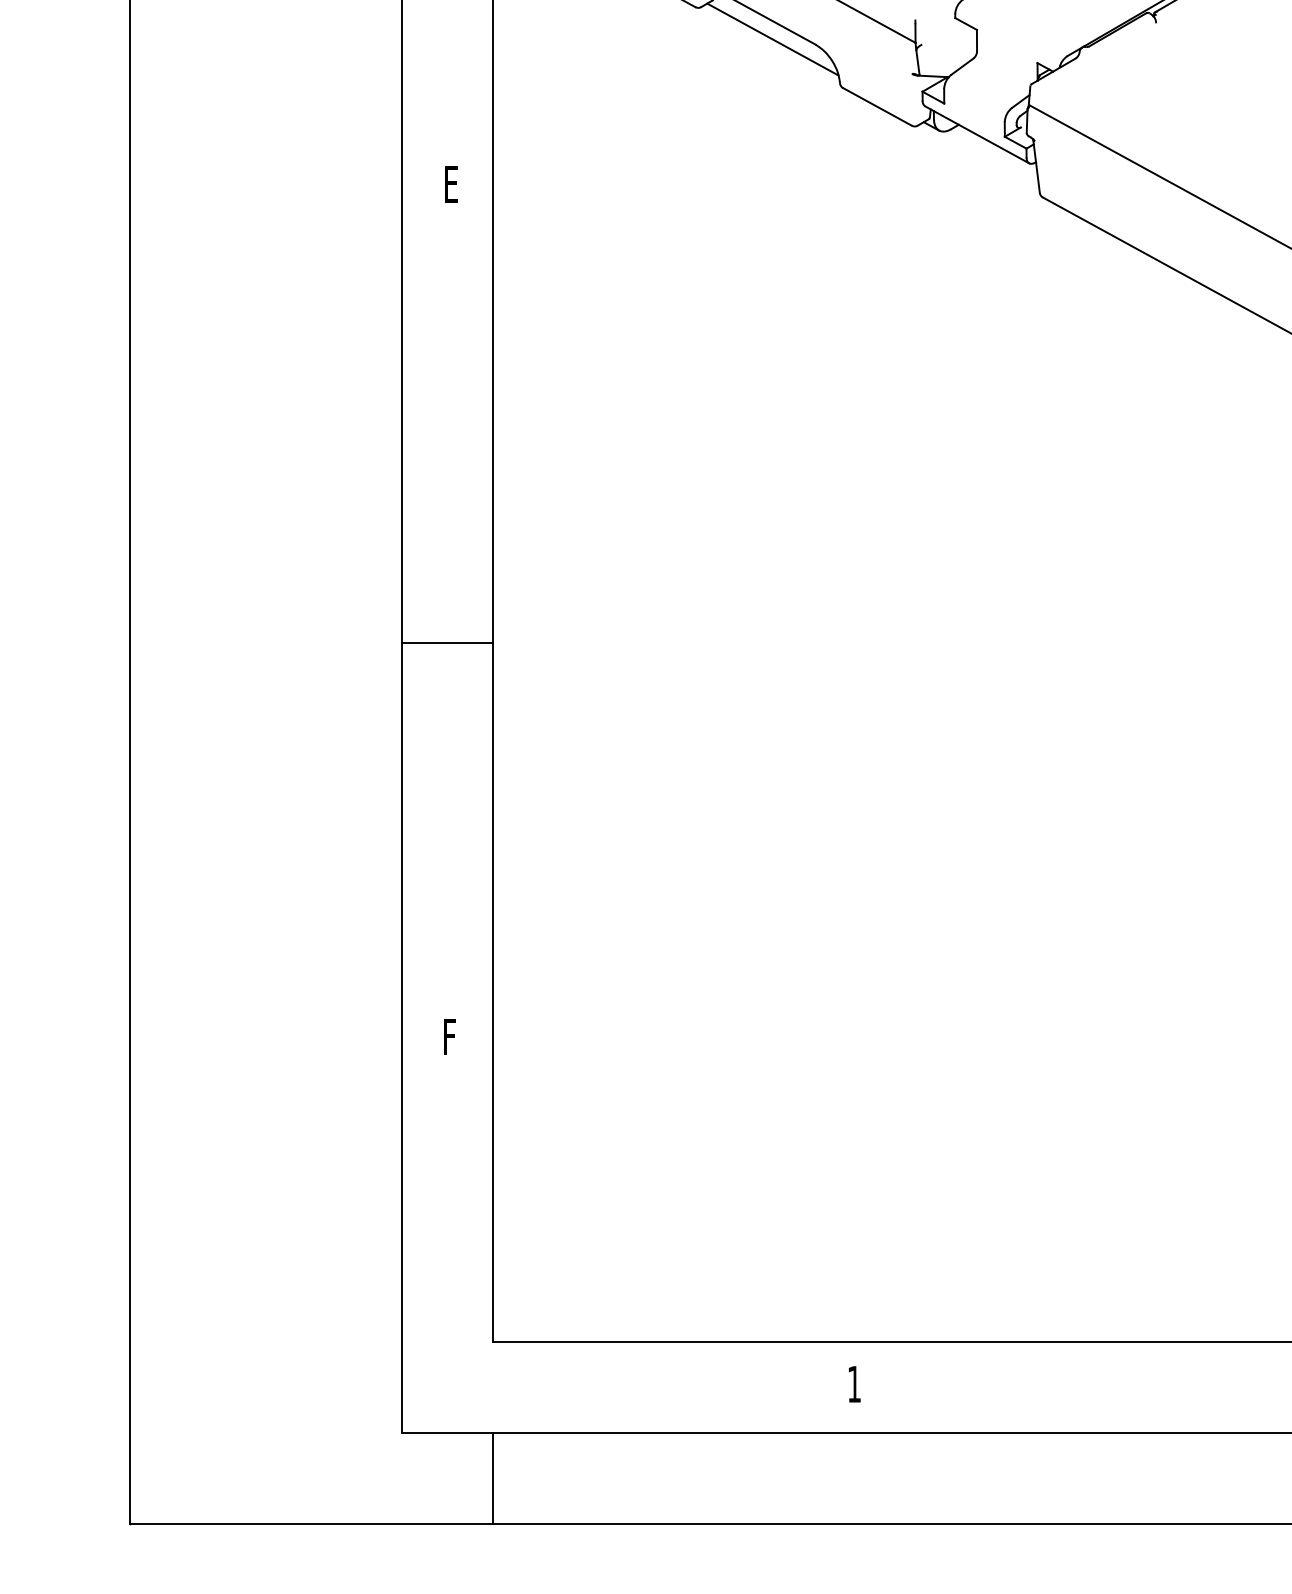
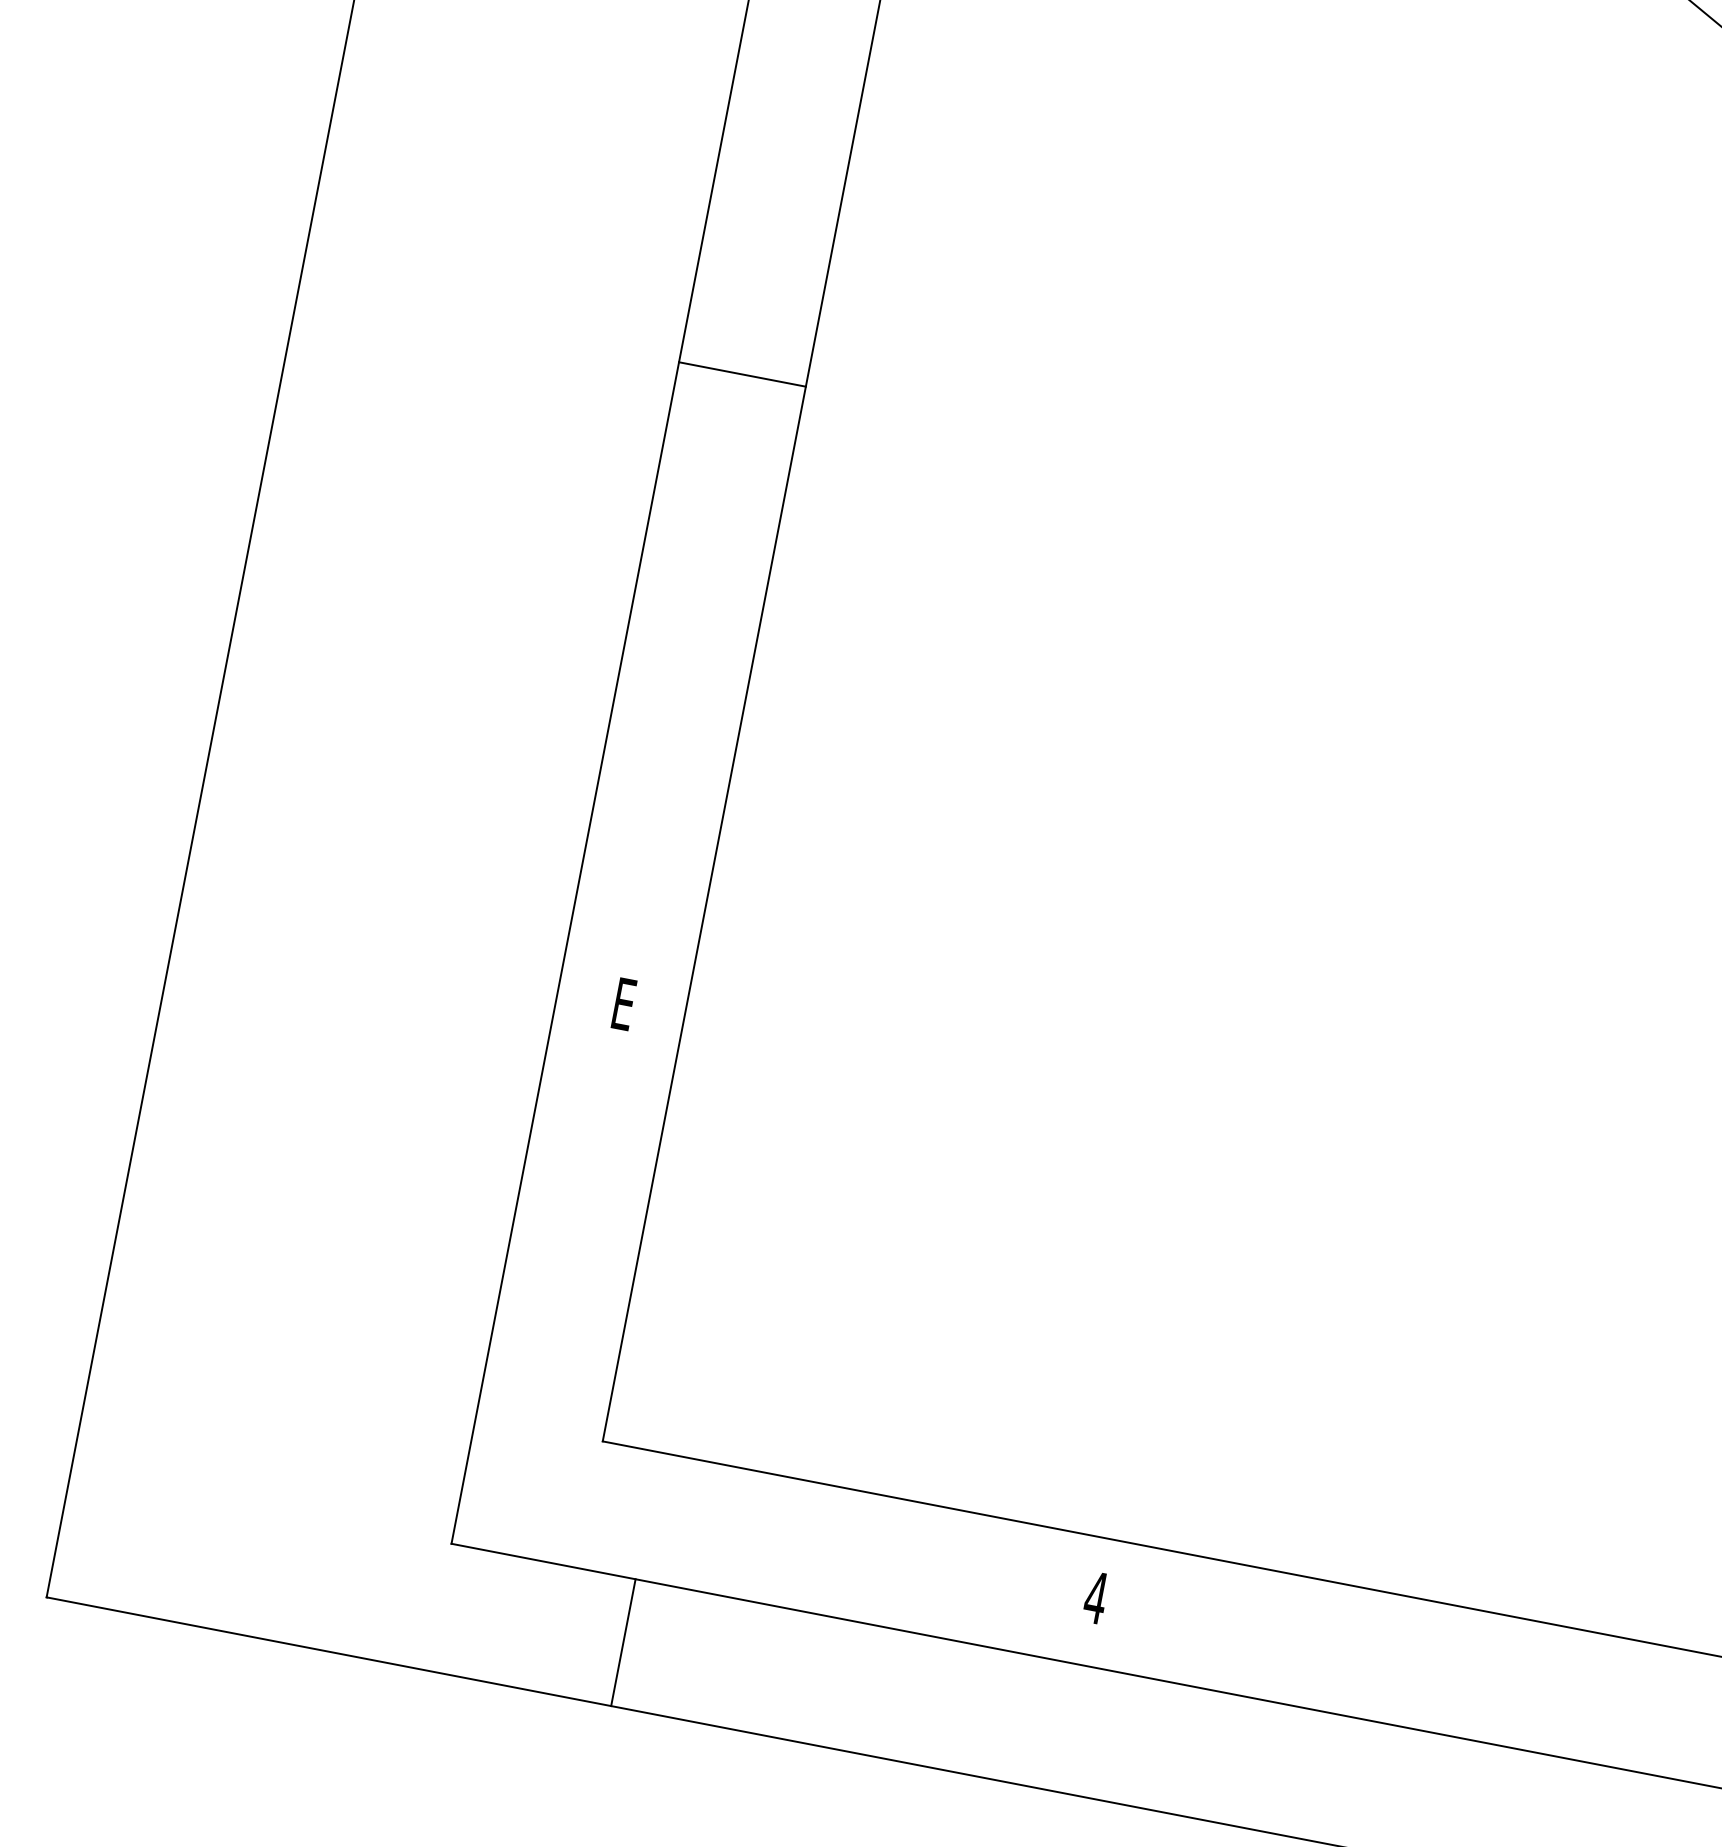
line: (447, 642) -> (742, 374), moved
text: (450, 1038) -> (624, 1006), F -> E
text: (854, 1384) -> (1096, 1598), 1 -> 4
line: (493, 1477) -> (624, 1641), moved

